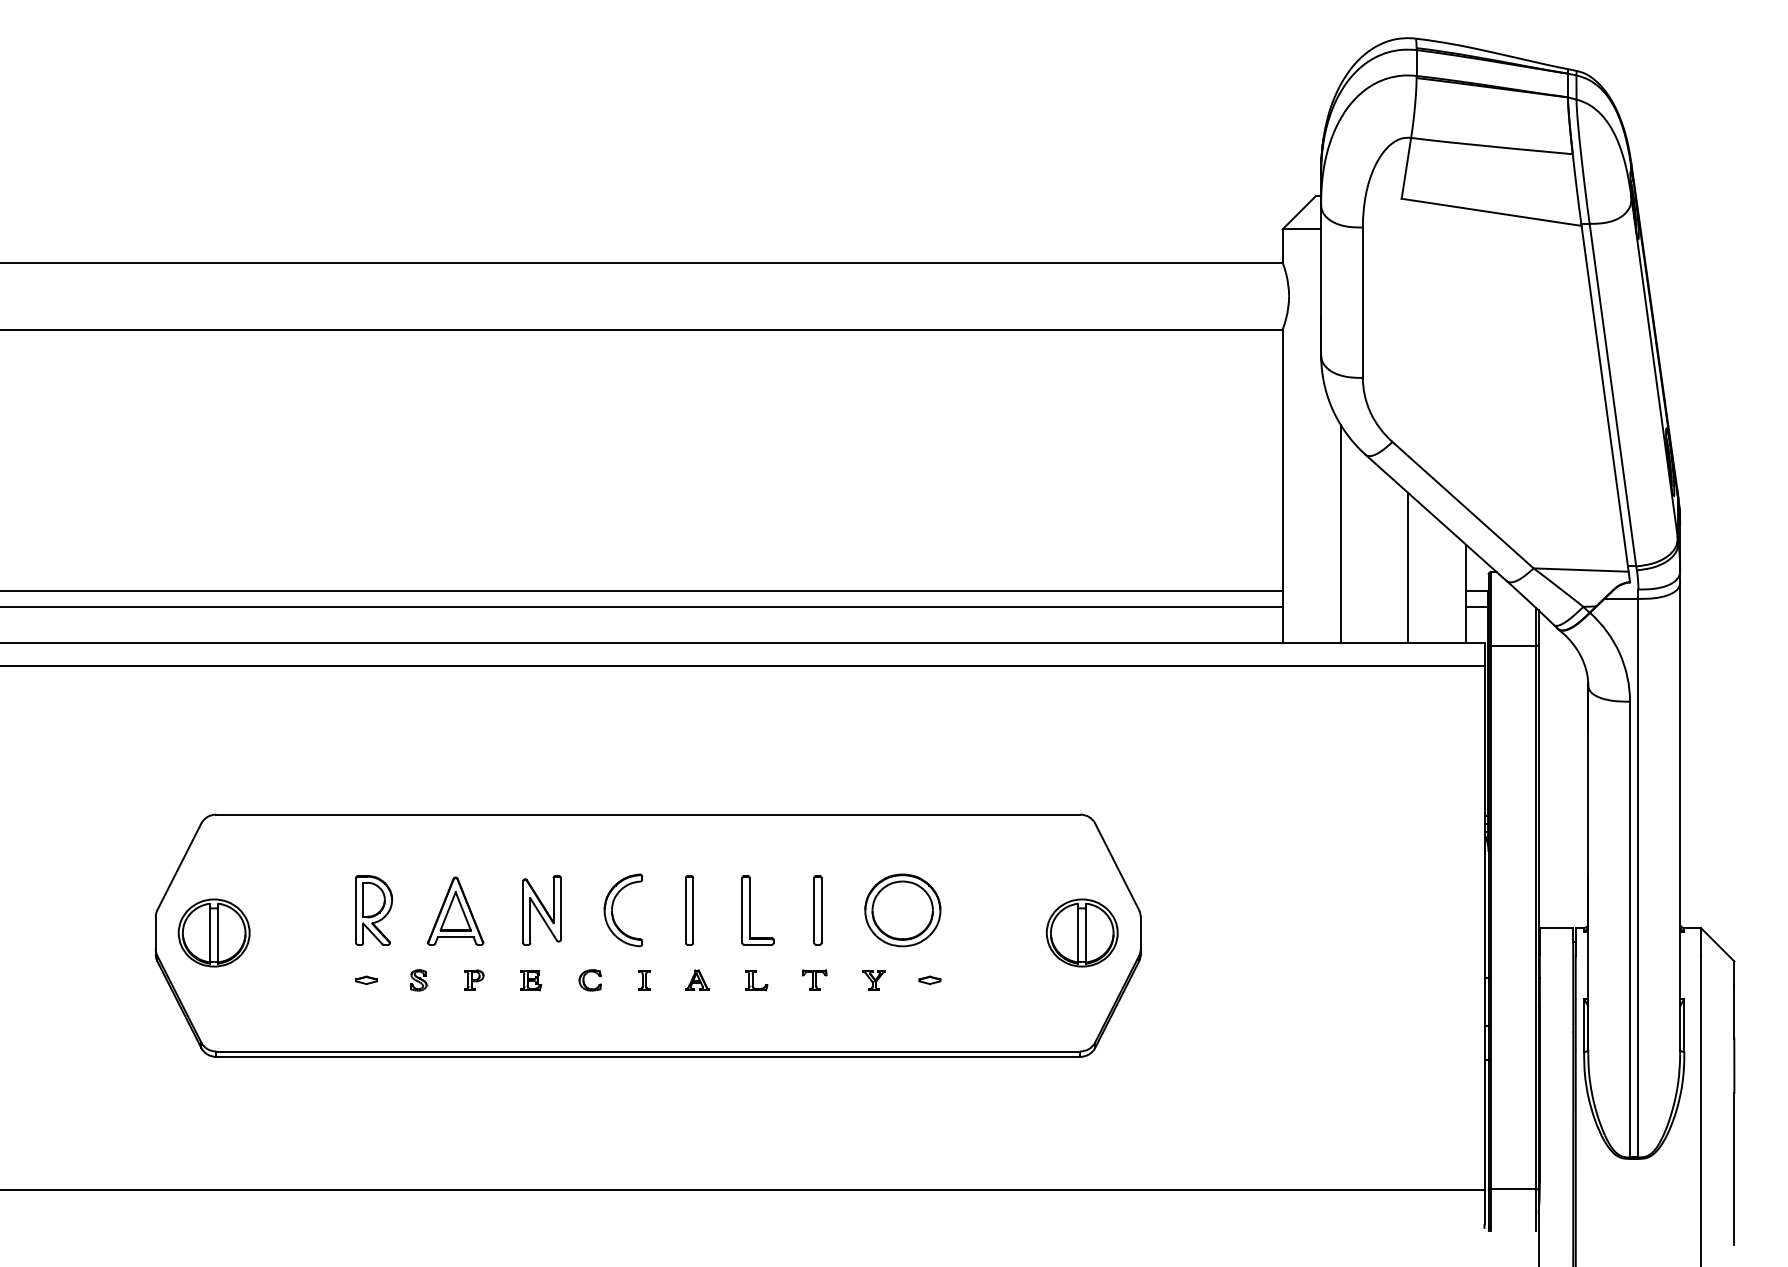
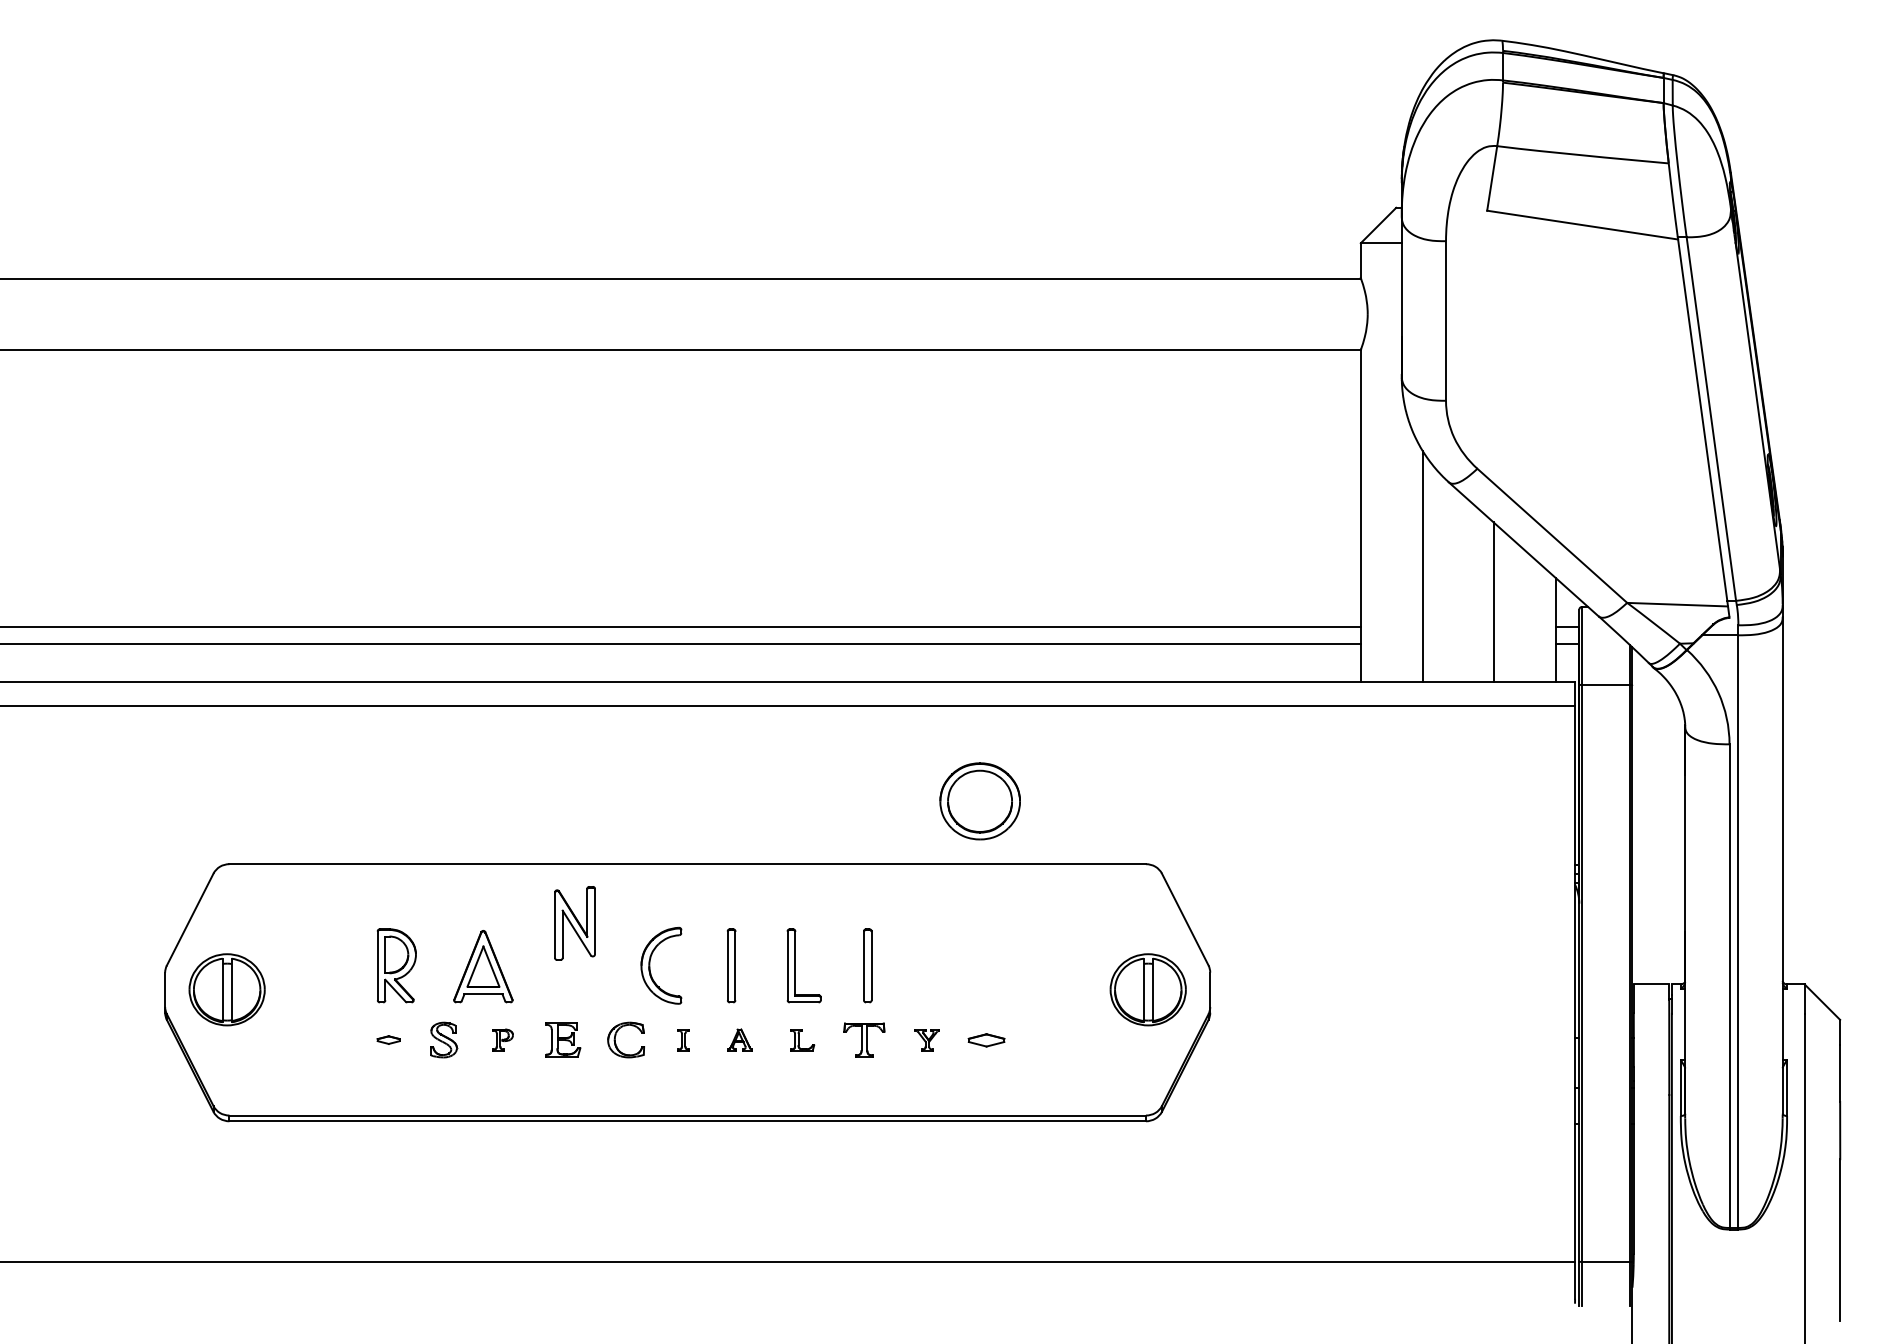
part: (541, 910) -> (574, 923), moved
part: (902, 910) -> (979, 801), moved
part: (814, 979) -> (864, 1039), size x1.6
part: (929, 979) -> (986, 1039), size x1.6
part: (419, 980) -> (445, 1040), size x1.6
part: (531, 980) -> (563, 1040), size x1.6
part: (589, 980) -> (625, 1040), size x1.6

